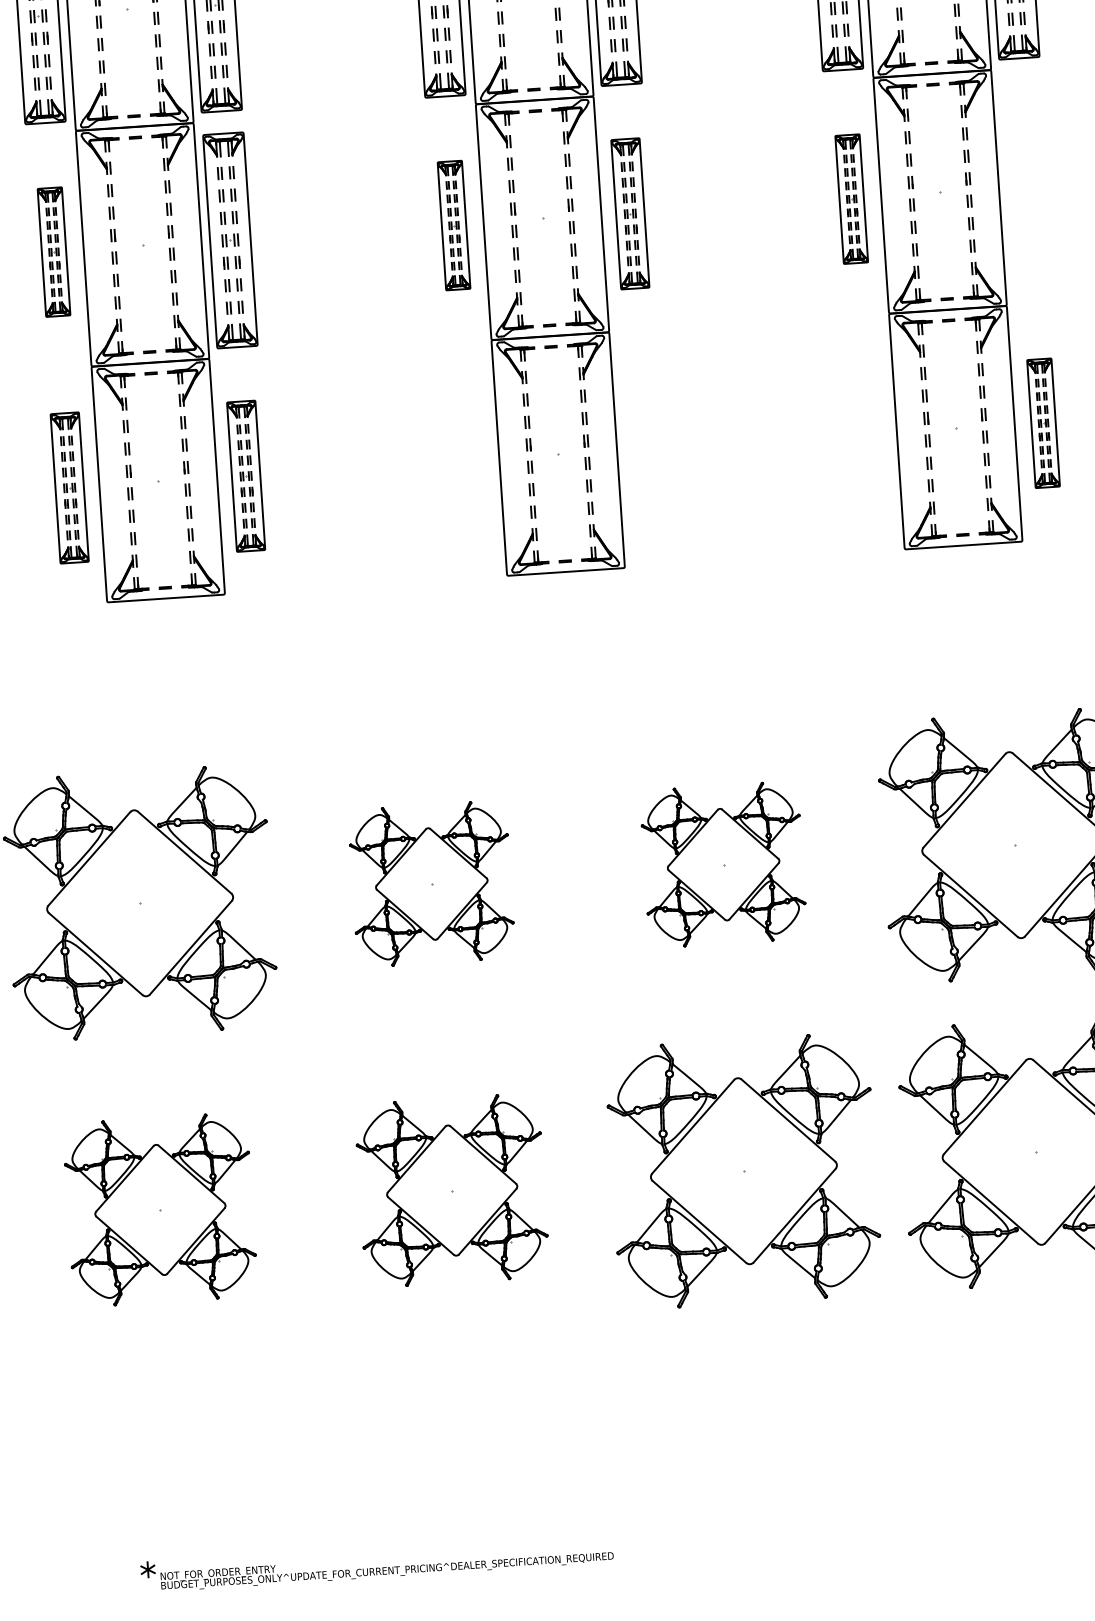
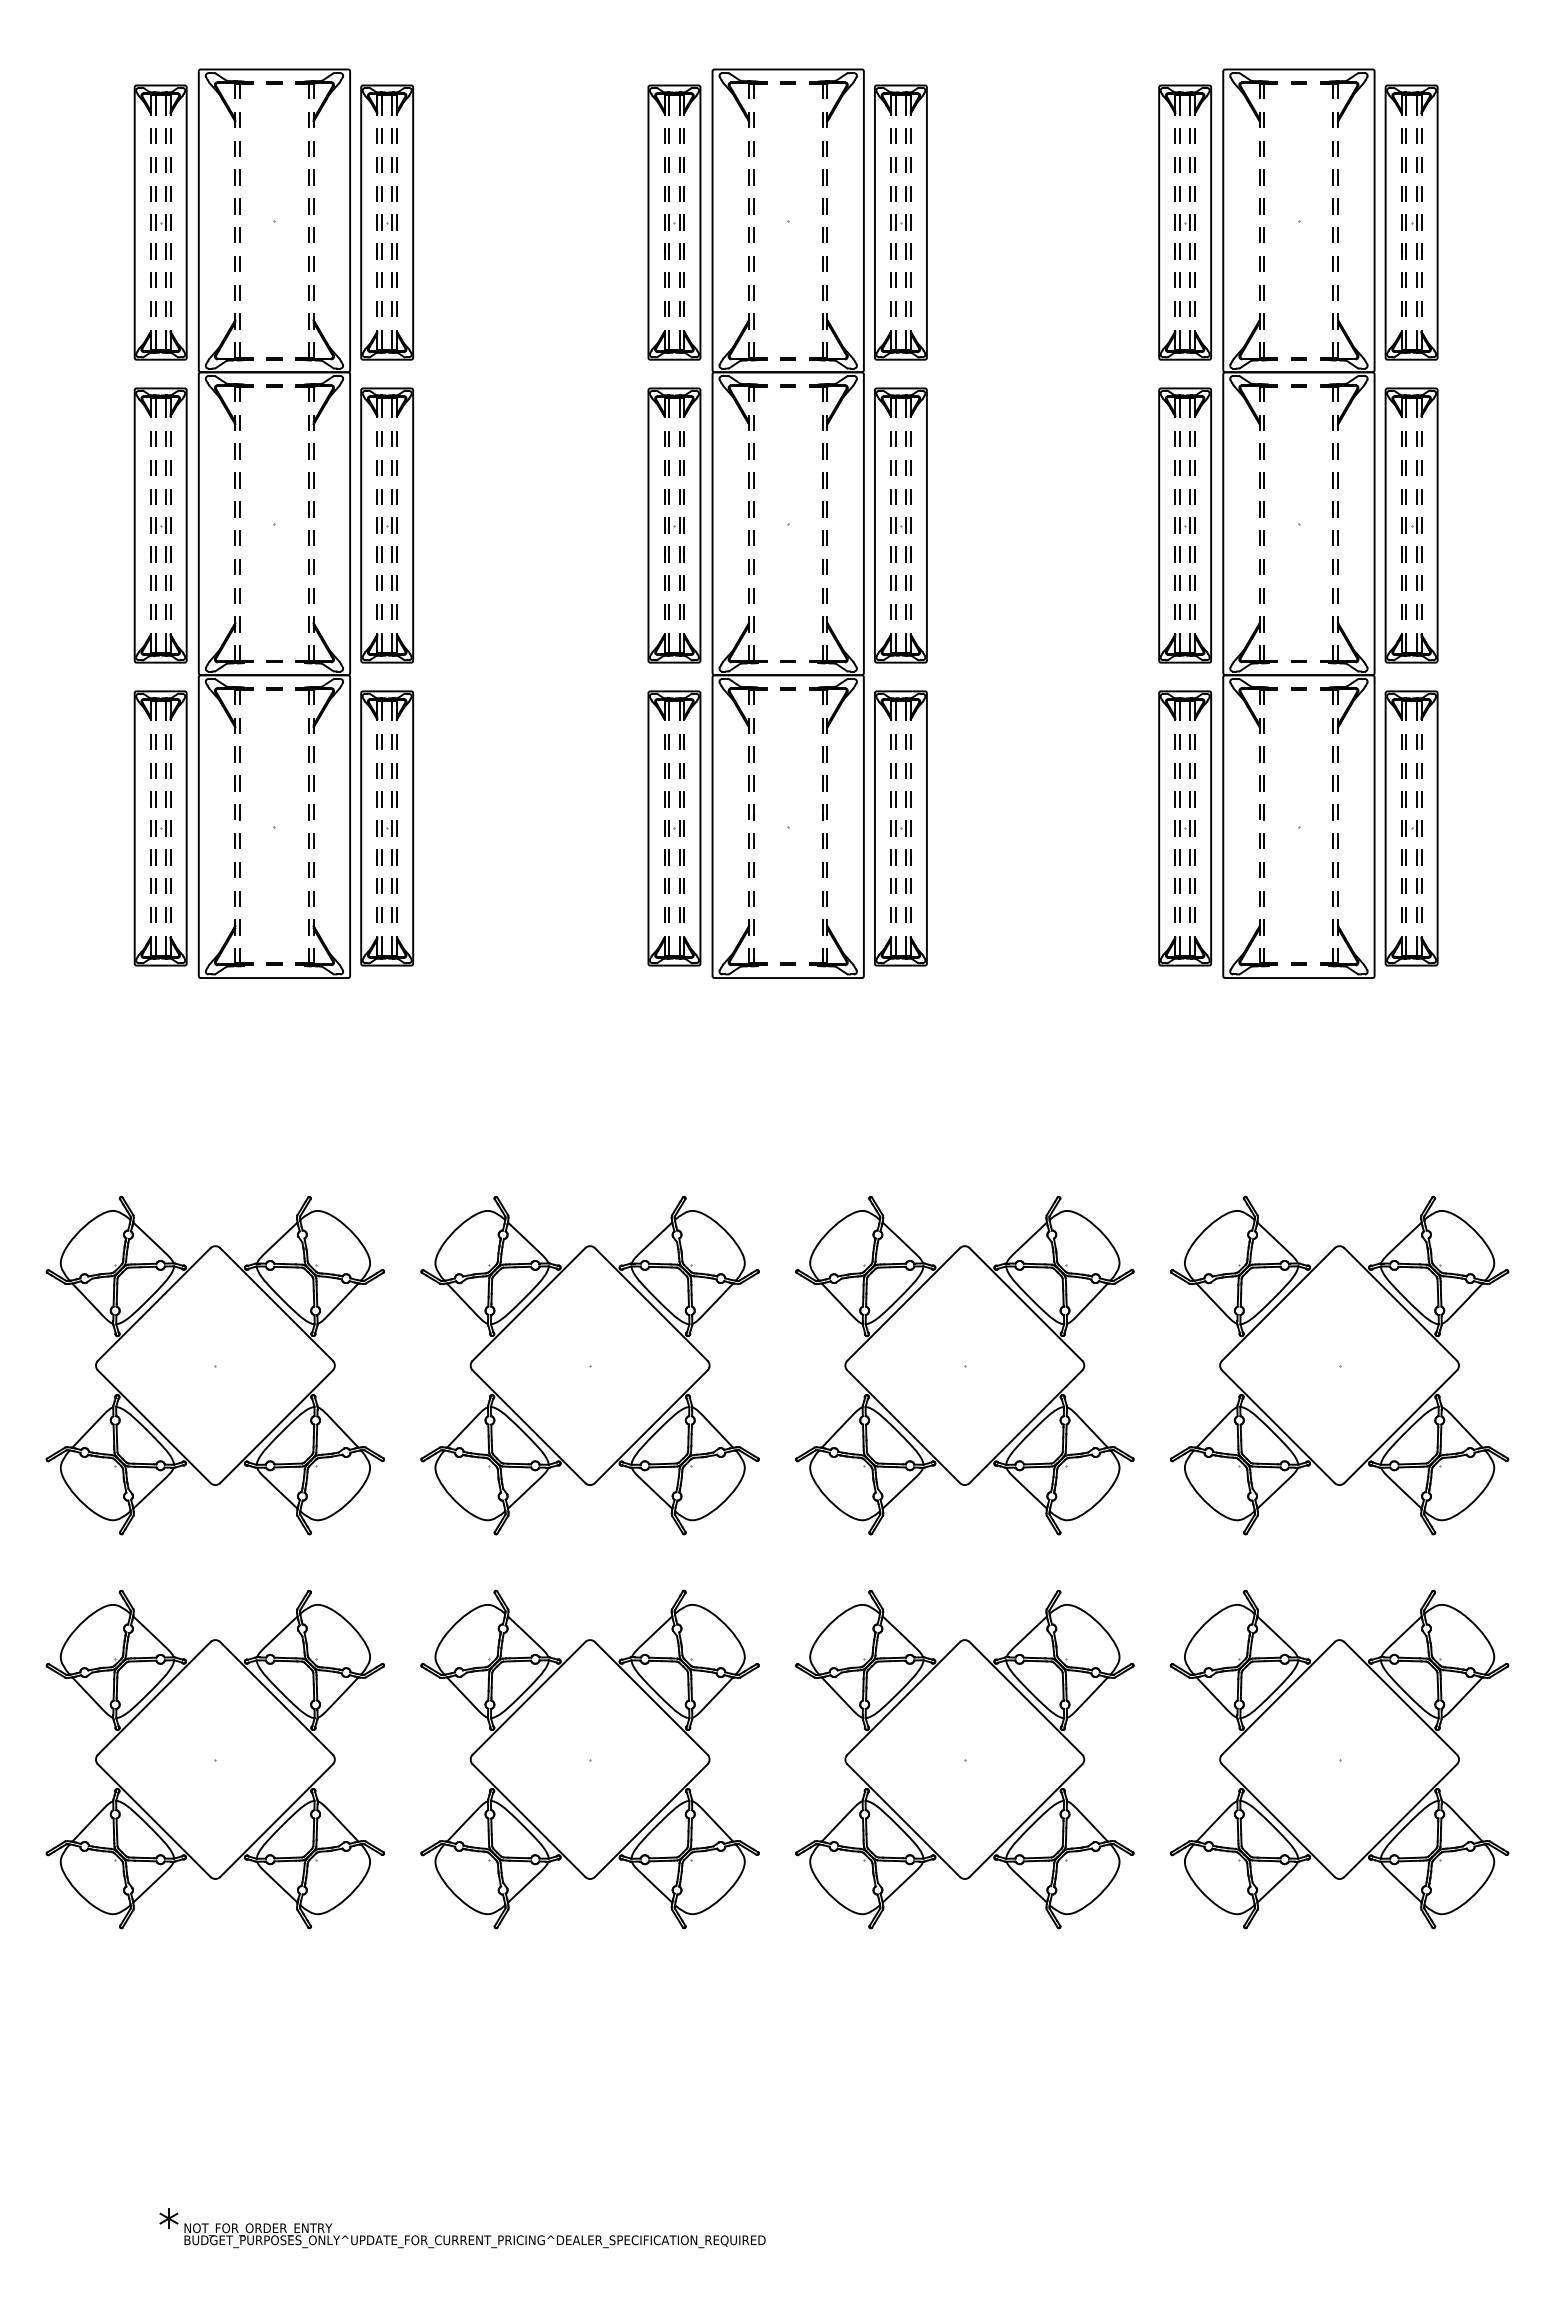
part: (1027, 187) -> (1411, 525), added
part: (851, 199) -> (1185, 525), size x1.67
part: (630, 213) -> (900, 525), size x1.43
part: (454, 225) -> (674, 525), size x1.67
part: (53, 252) -> (160, 525), size x1.67
part: (1043, 423) -> (1411, 828), size x1.67
part: (867, 435) -> (1185, 828), added
part: (645, 449) -> (900, 828), added
part: (469, 461) -> (674, 828), added
part: (246, 476) -> (387, 828), size x1.43
part: (69, 488) -> (160, 828), size x1.43
part: (723, 864) -> (964, 1365), size x1.67
part: (431, 883) -> (589, 1365), size x1.67
part: (451, 1190) -> (589, 1759), size x1.43
part: (159, 1209) -> (214, 1759), size x1.43

